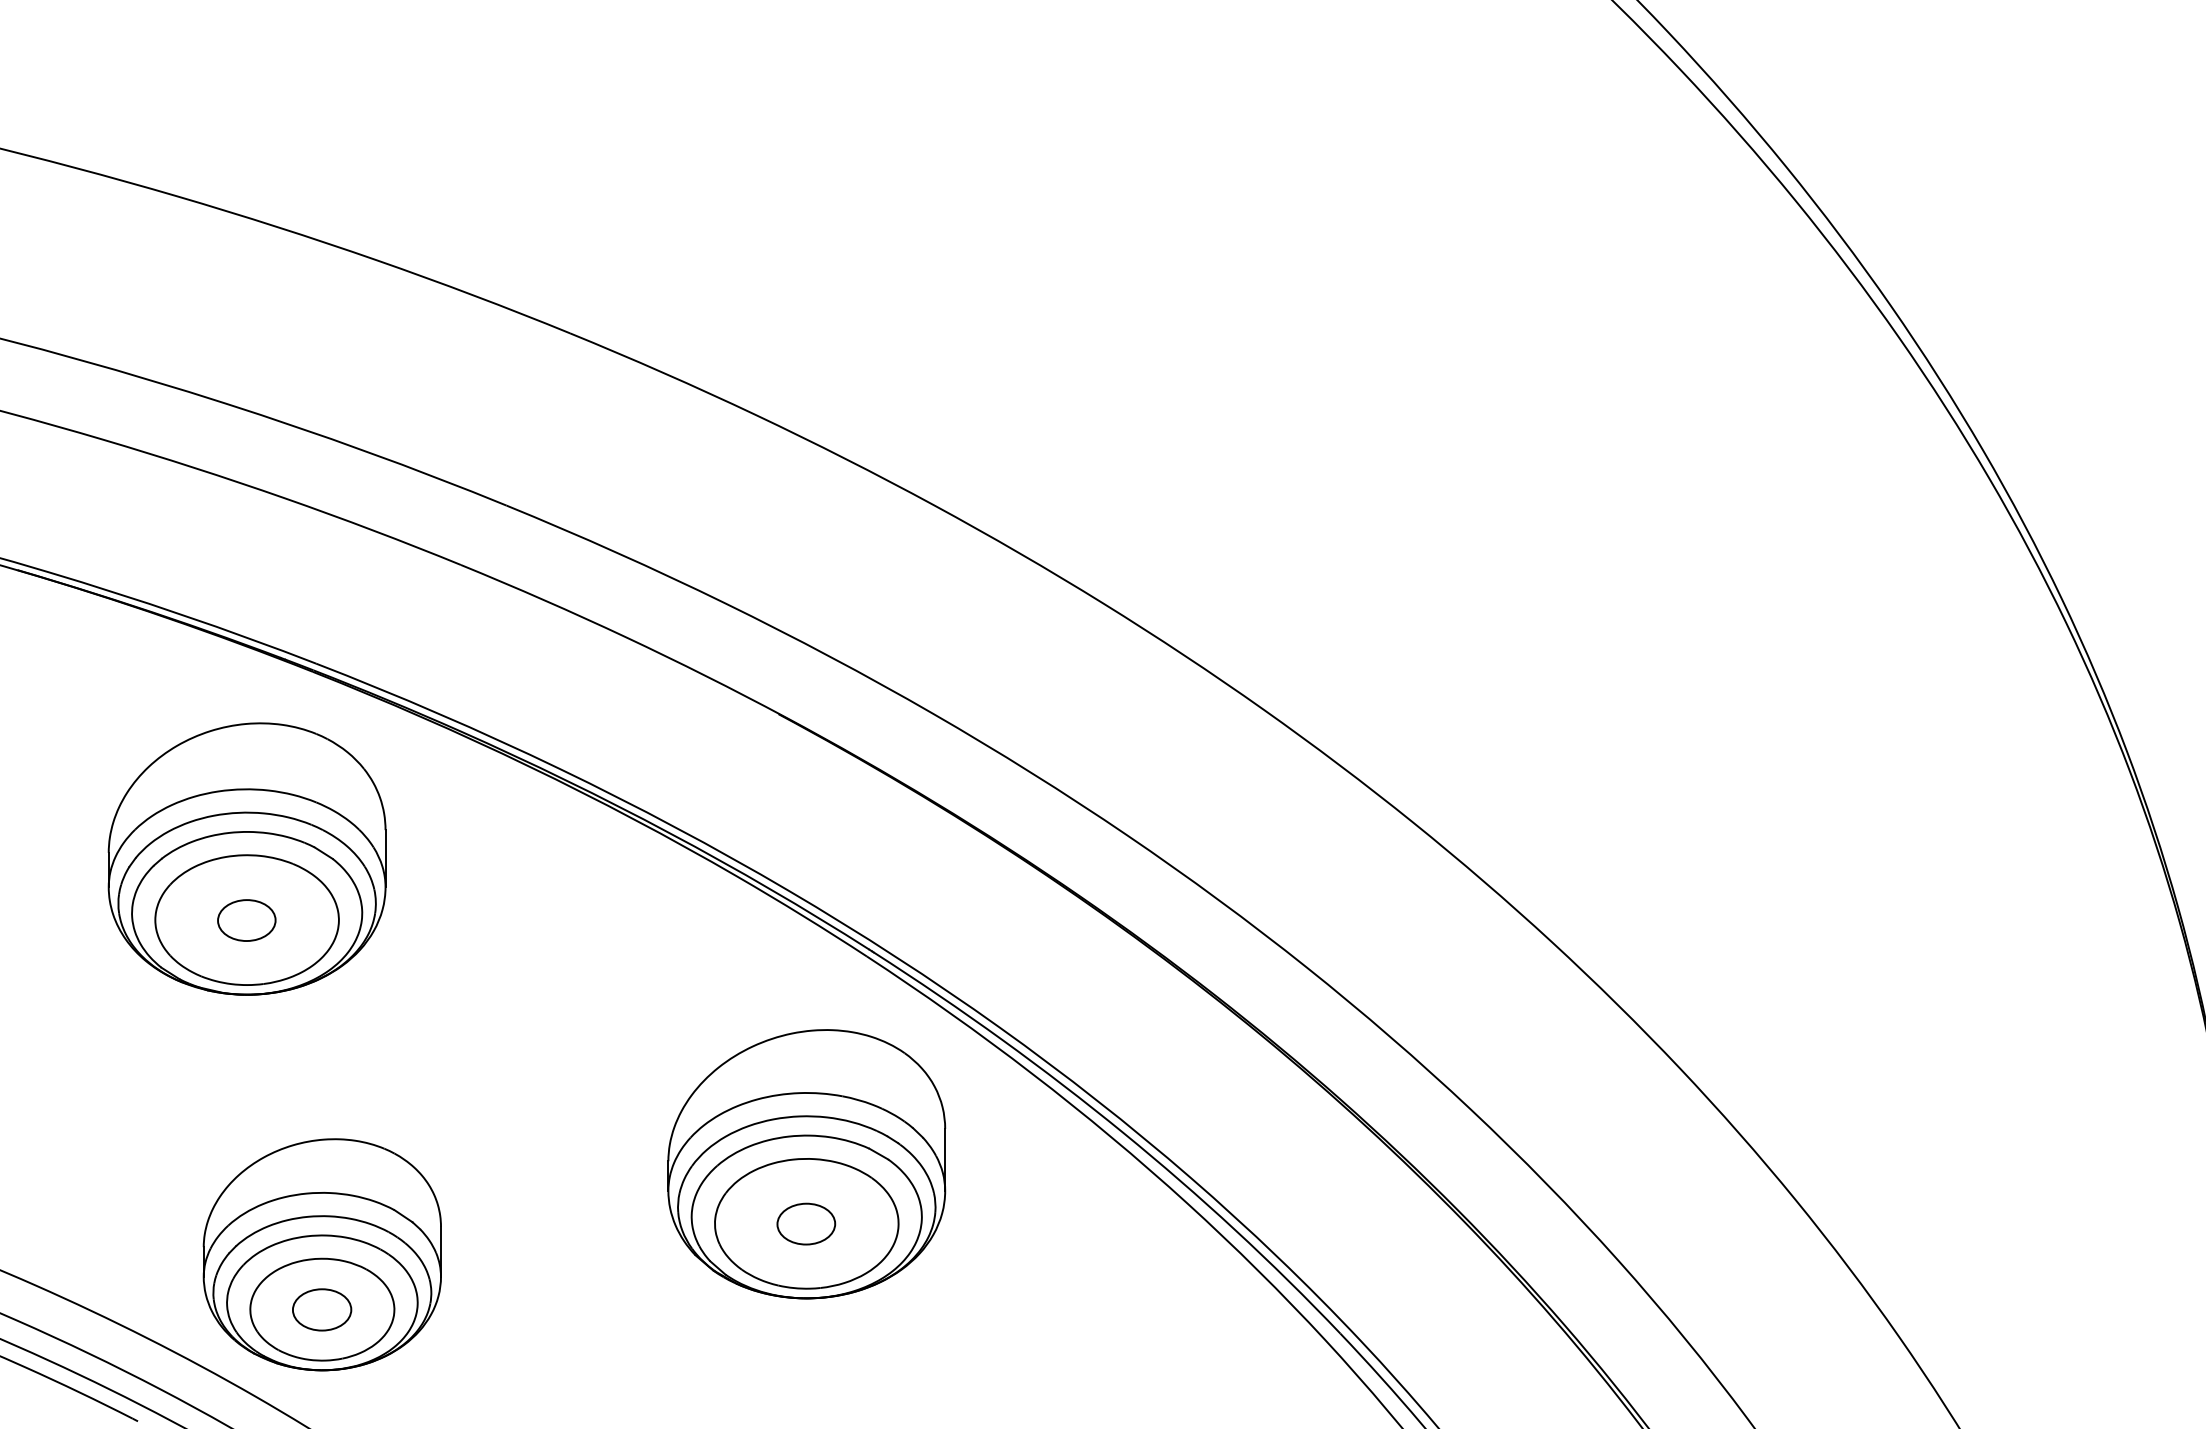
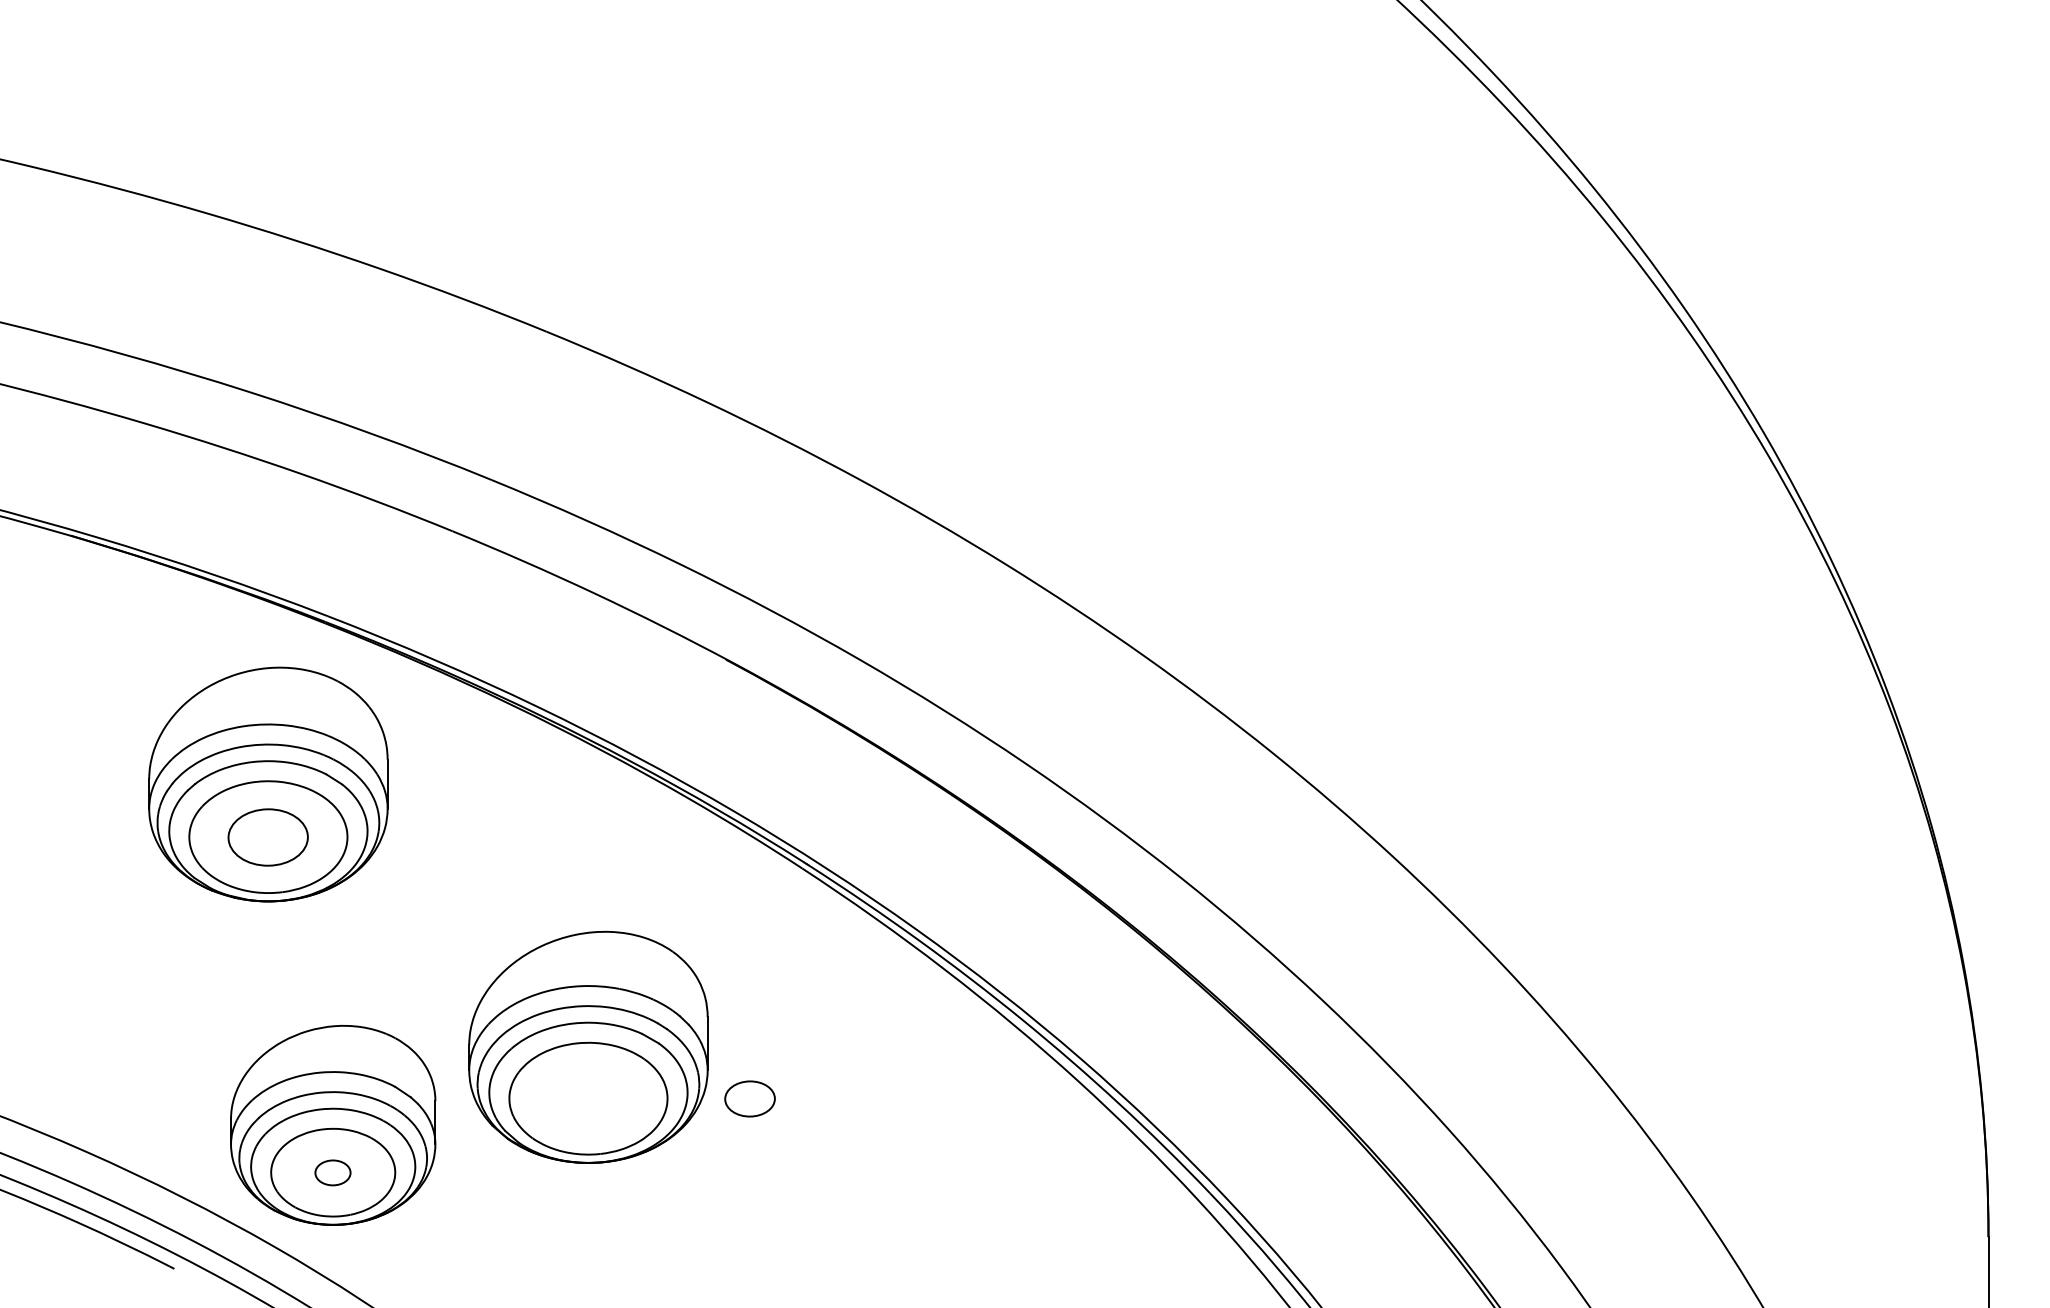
part: (246, 920) -> (267, 837), size x1.6
part: (806, 1163) -> (588, 1046), moved
part: (321, 1309) -> (332, 1172), size x0.7

